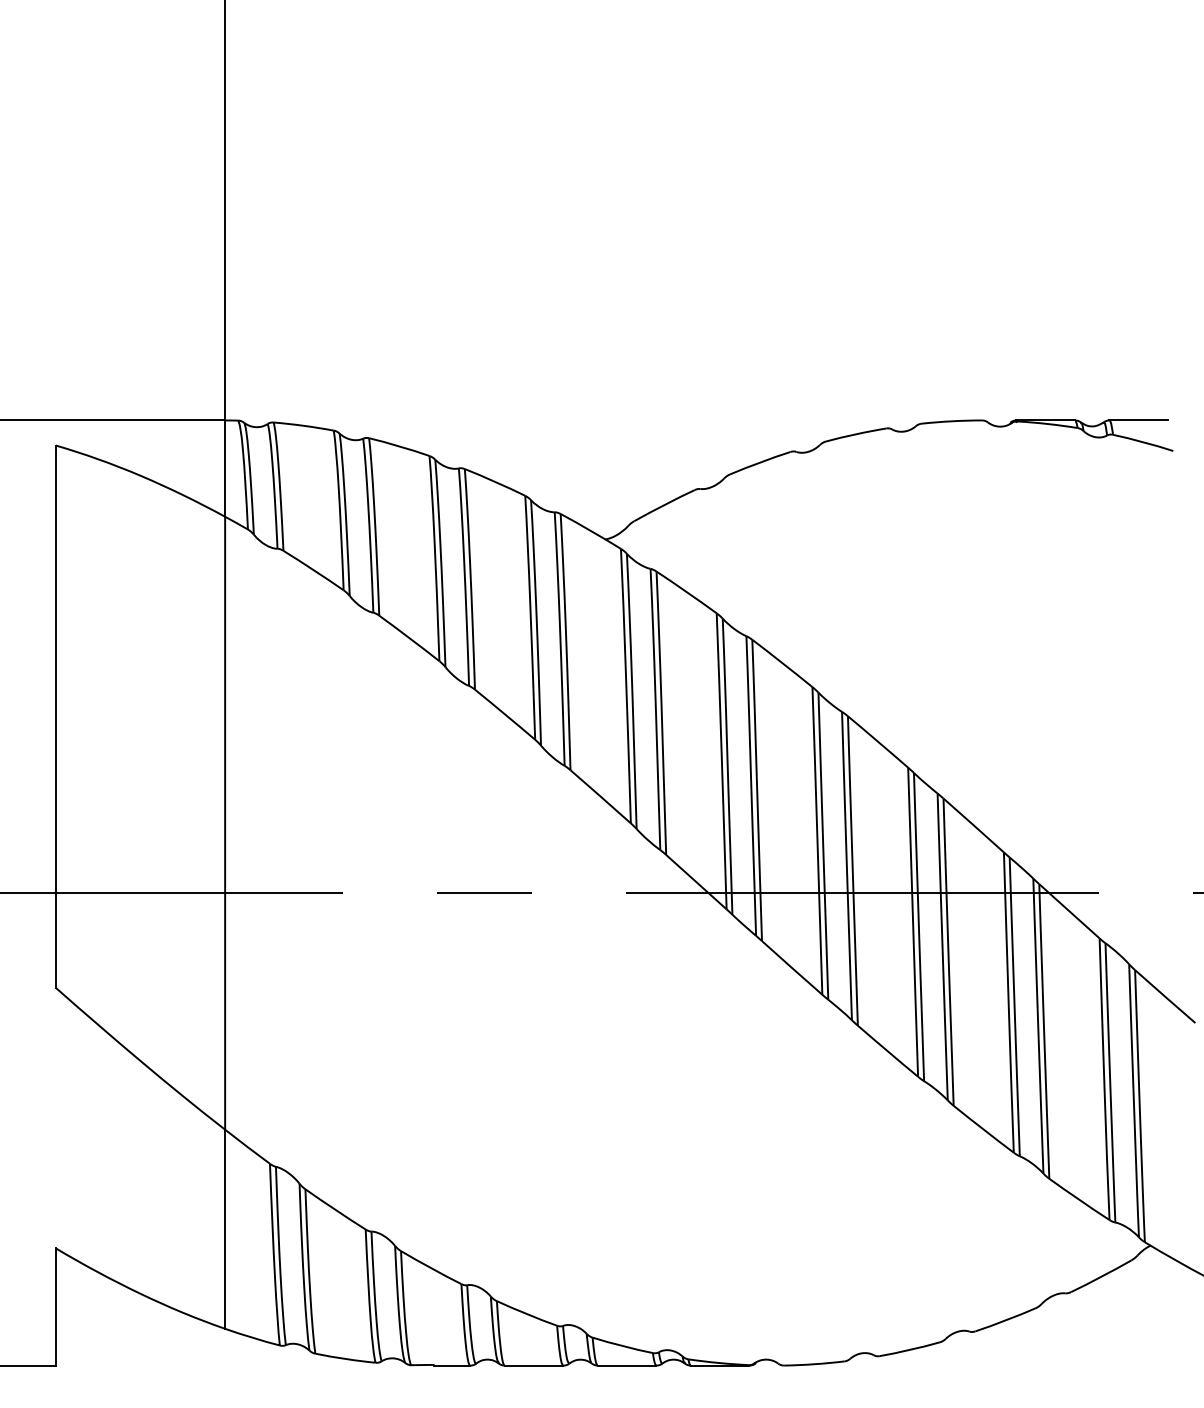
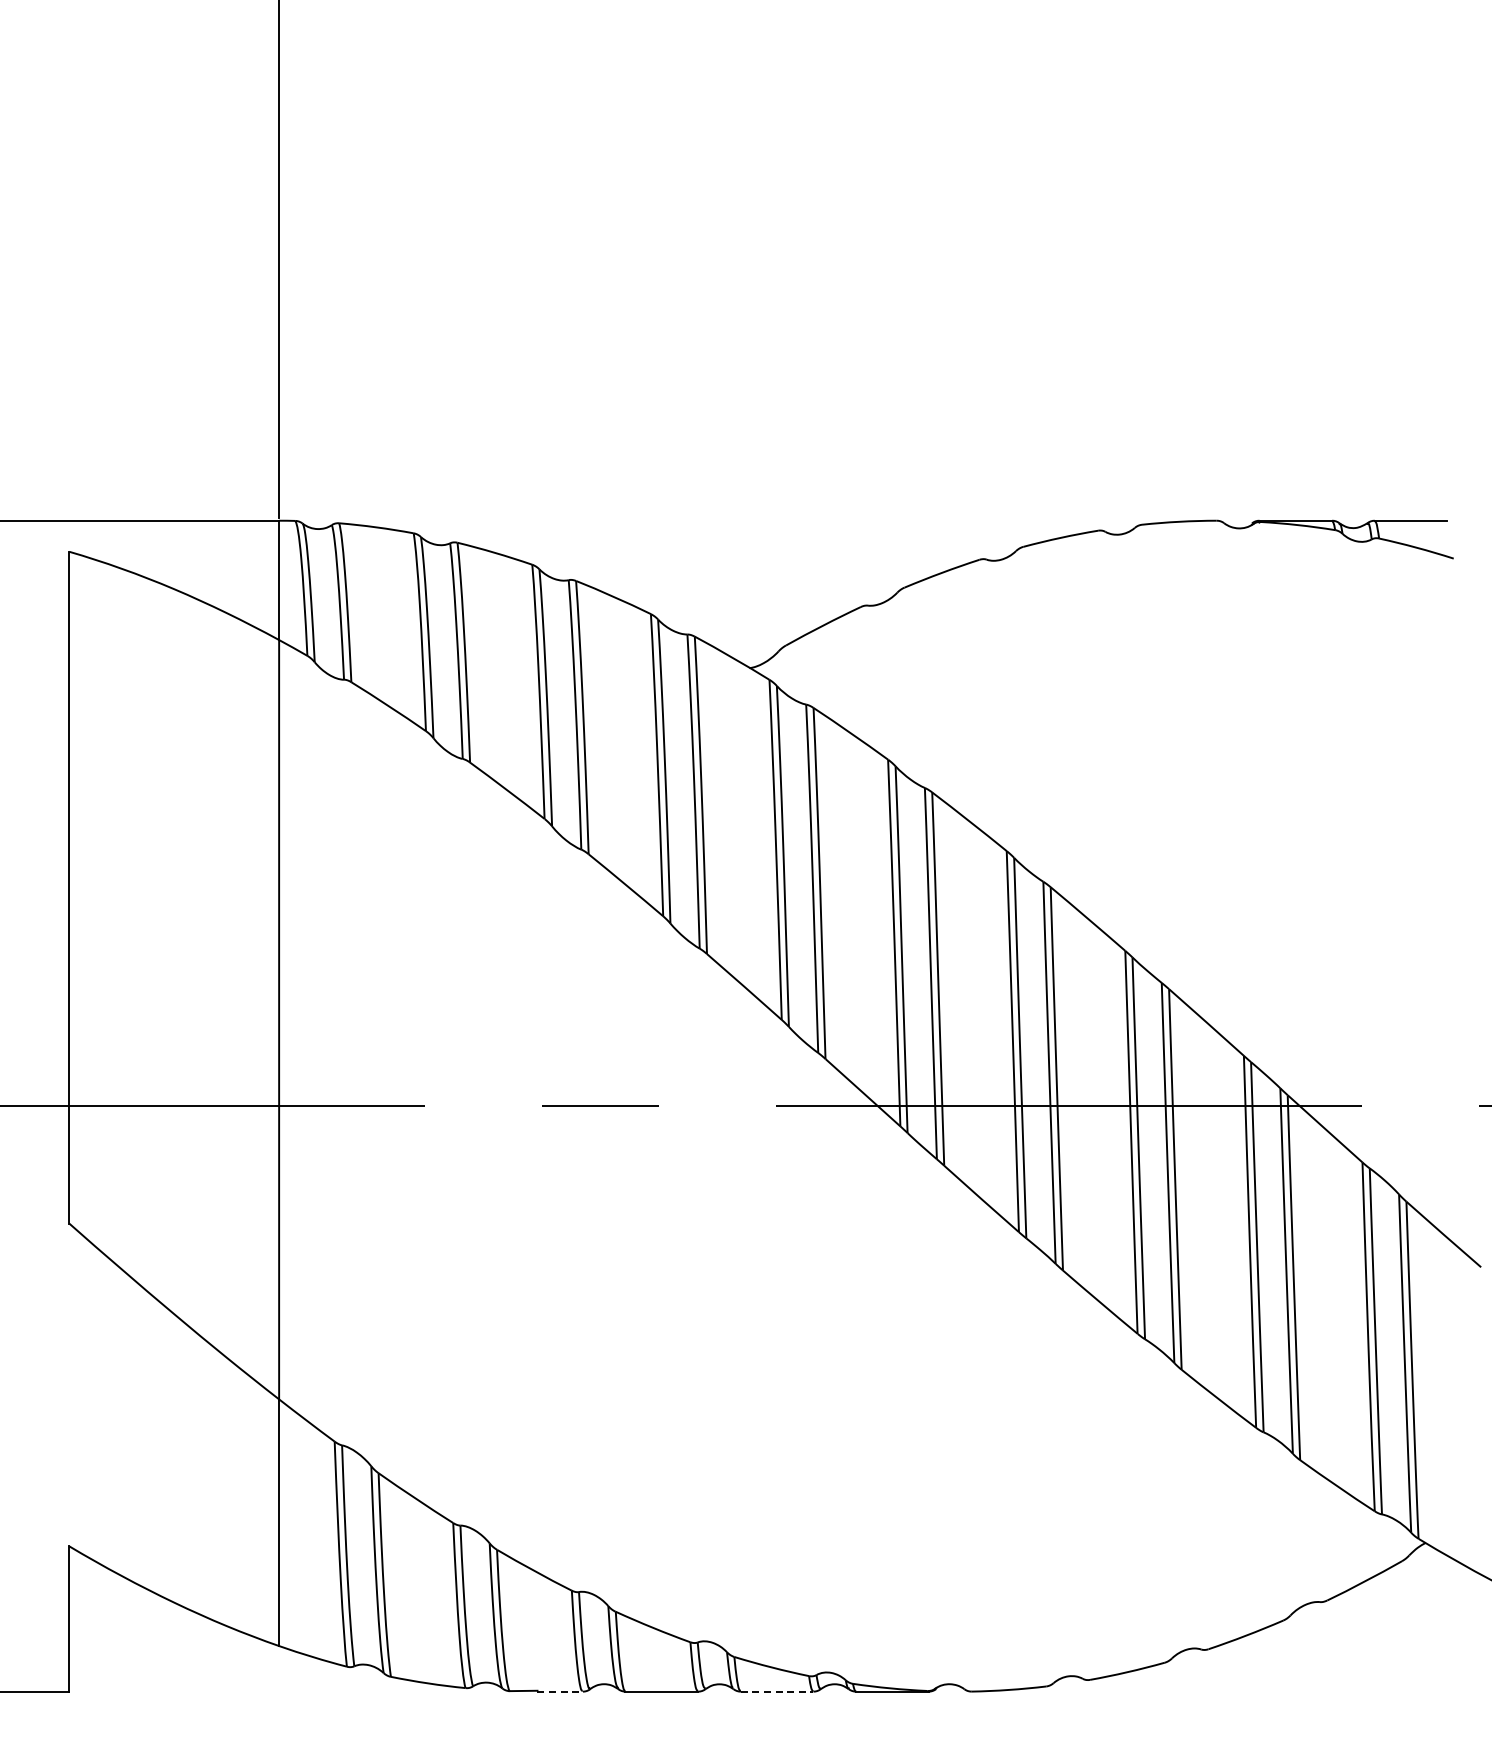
line: (452, 1365) -> (560, 1691), solid -> dashed
line: (627, 1365) -> (777, 1691), solid -> dashed

